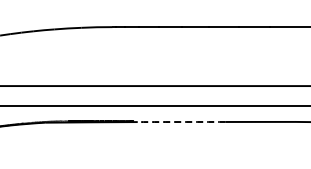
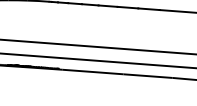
arc: (181, 122) -> (92, 72), dashed -> solid

